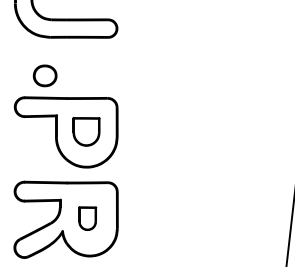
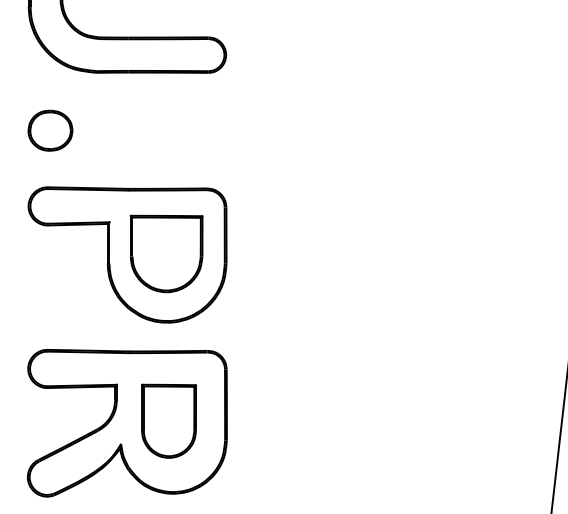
part: (44, 75) -> (49, 129), moved
part: (86, 131) -> (166, 253), size x1.43
part: (87, 218) -> (168, 420), size x1.67

